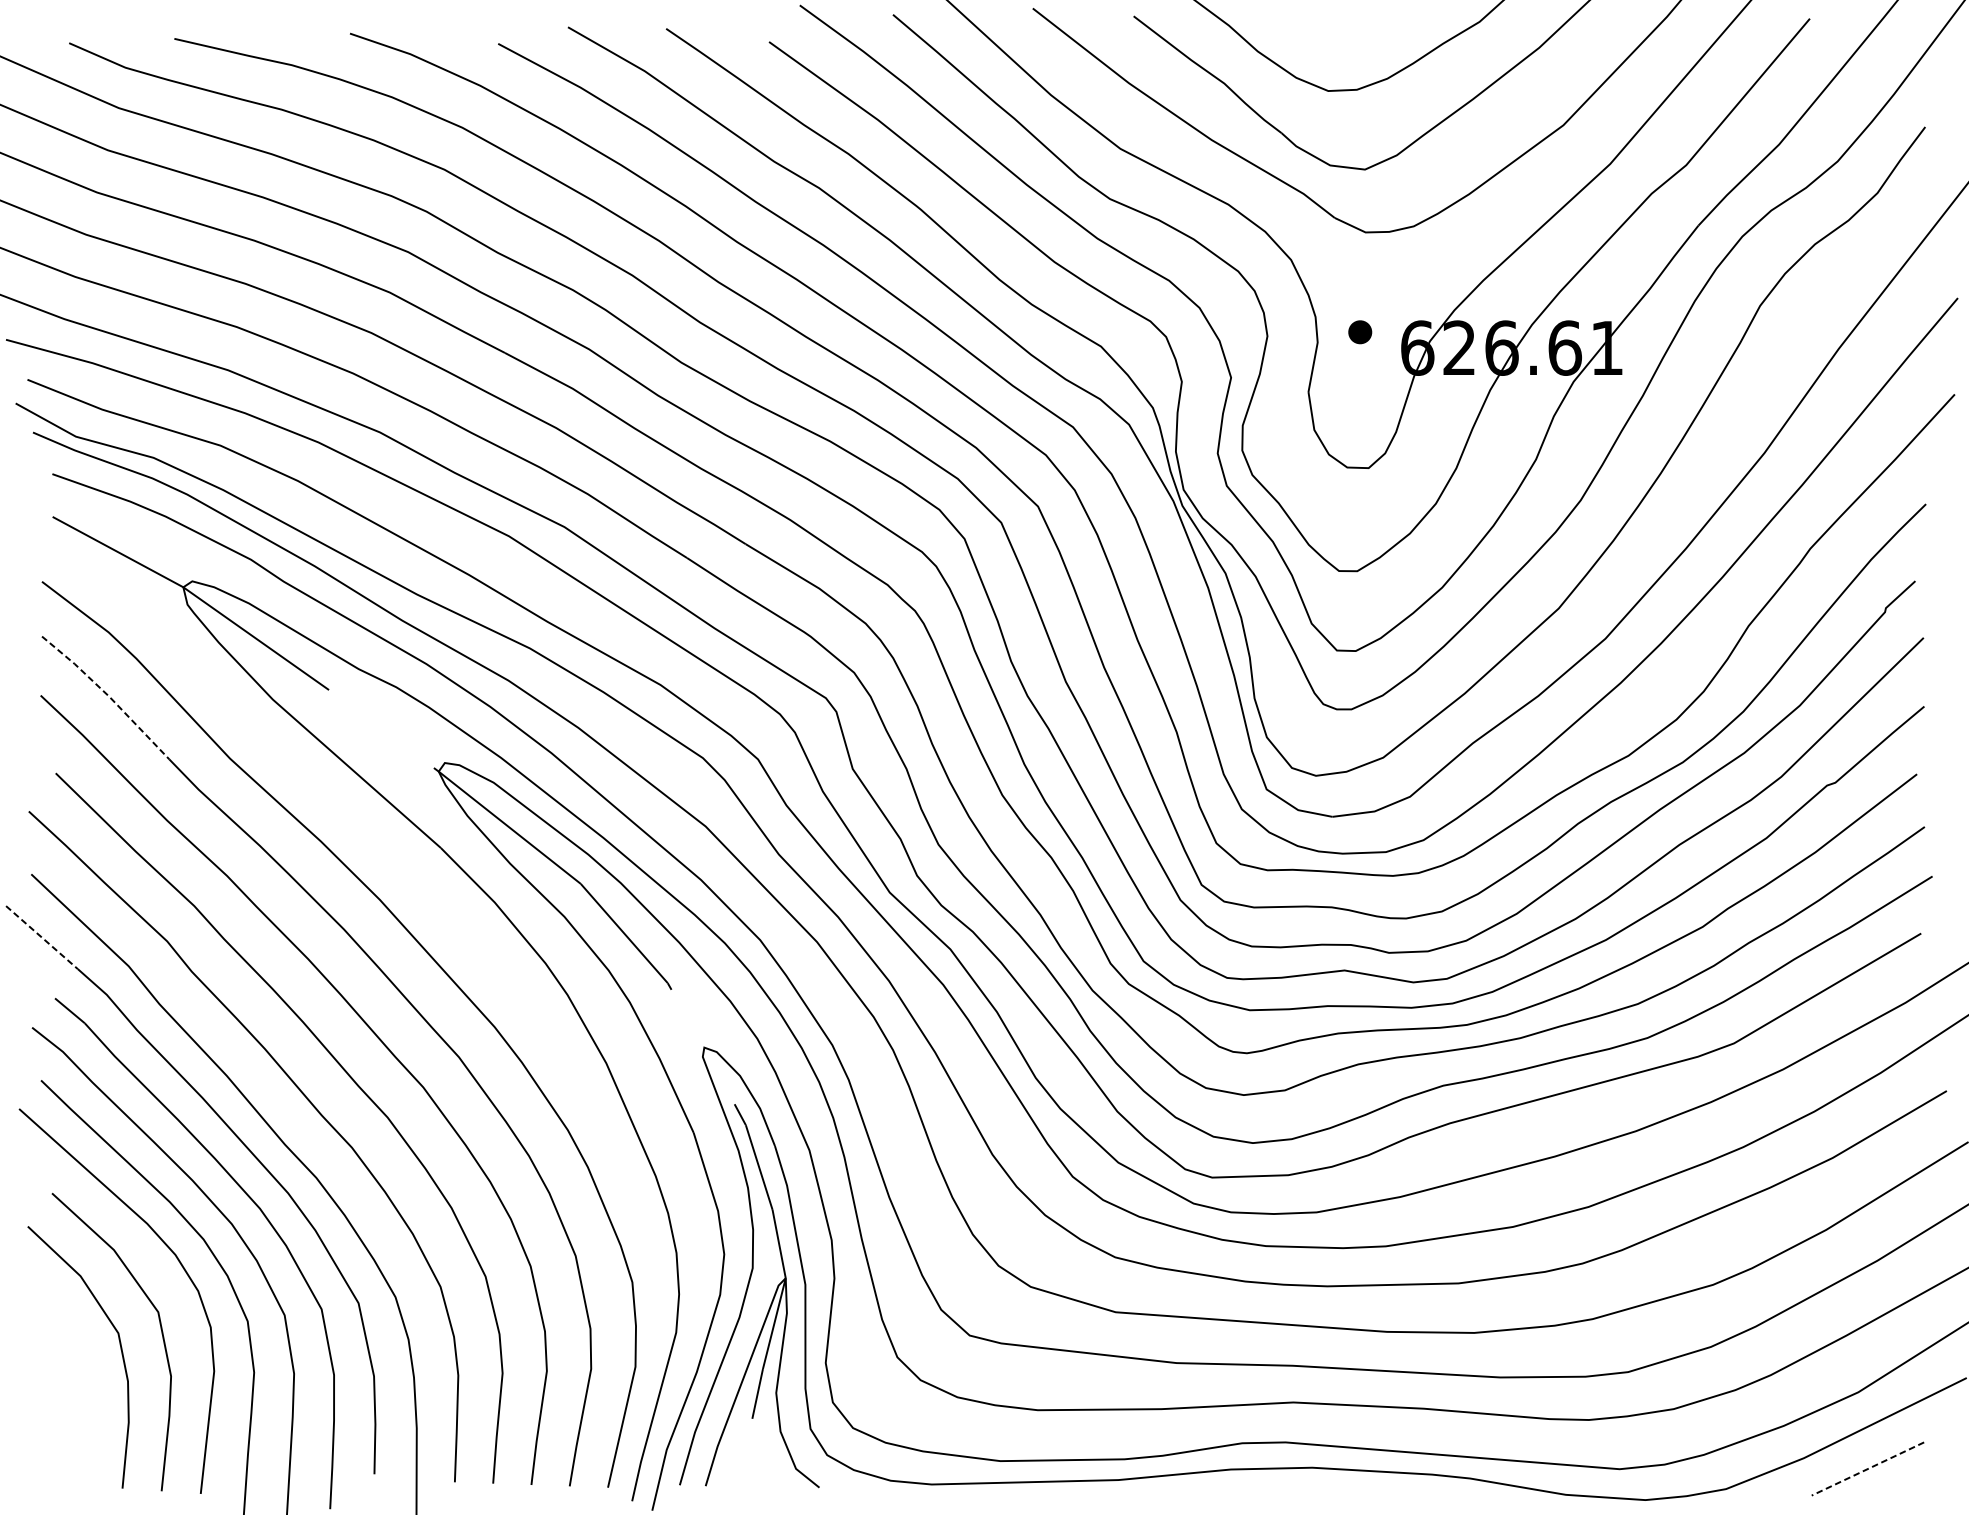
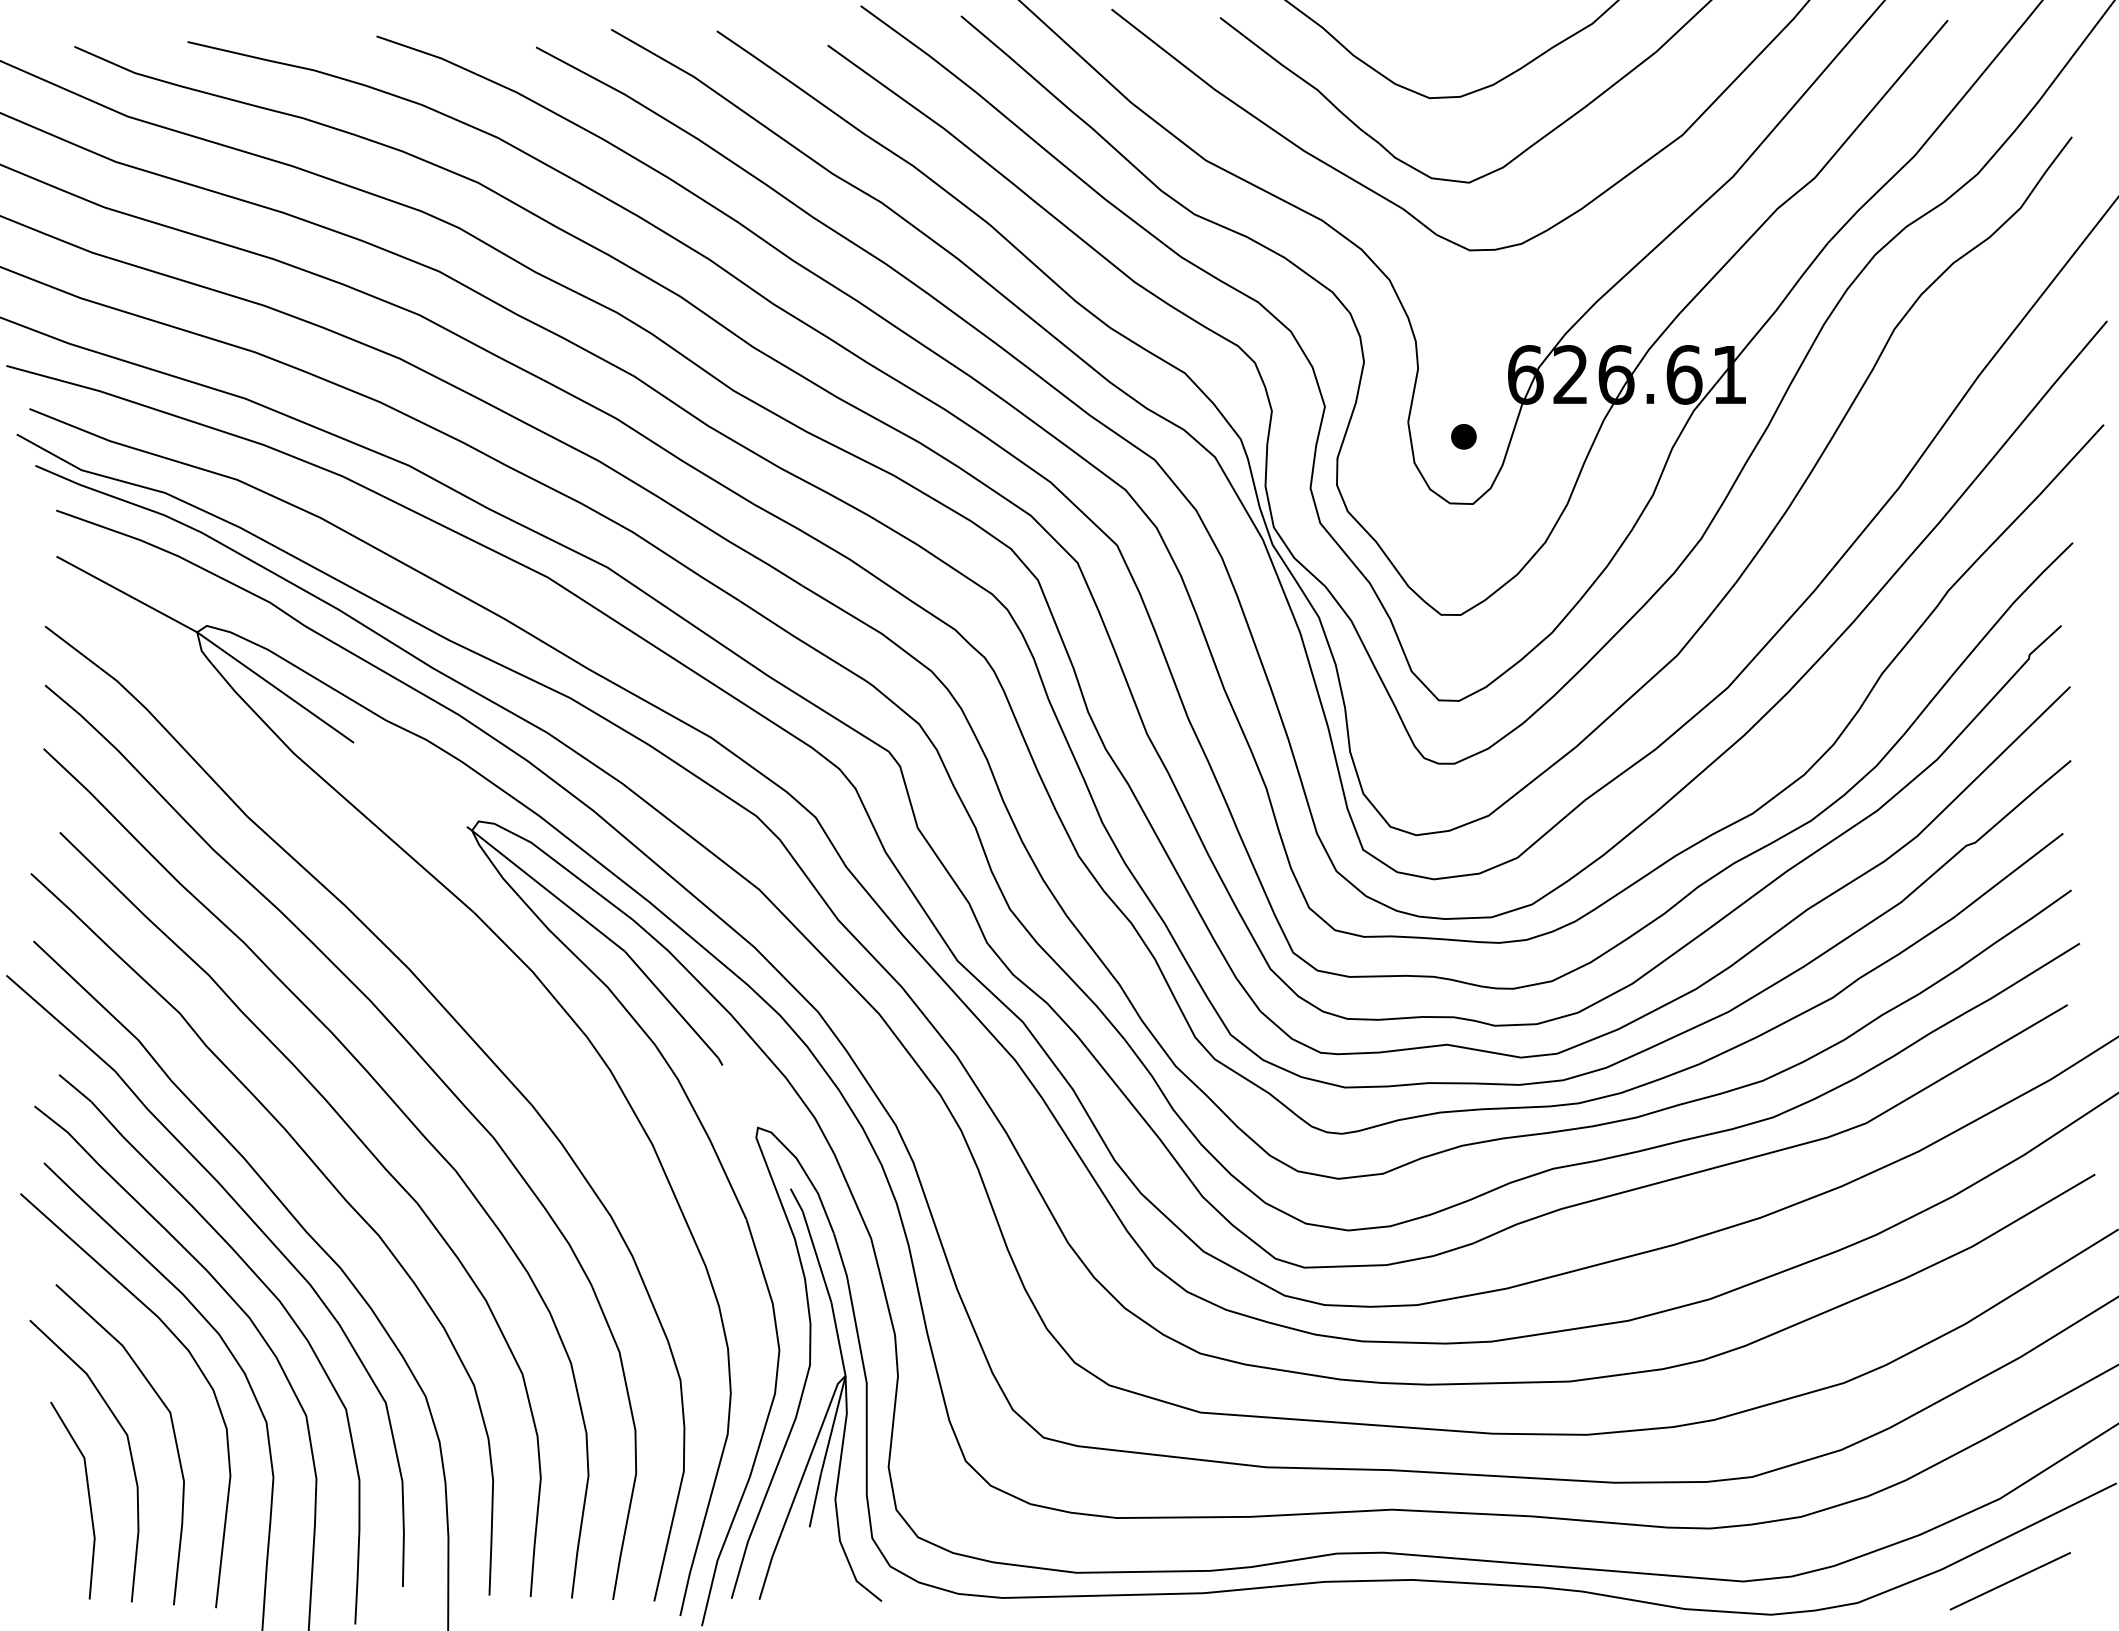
part: (1359, 331) -> (1463, 436), moved
line: (108, 695) -> (116, 748), dashed -> solid
line: (42, 937) -> (45, 1009), dashed -> solid
line: (82, 1393) -> (88, 1499), added
line: (1868, 1469) -> (2010, 1581), dashed -> solid

